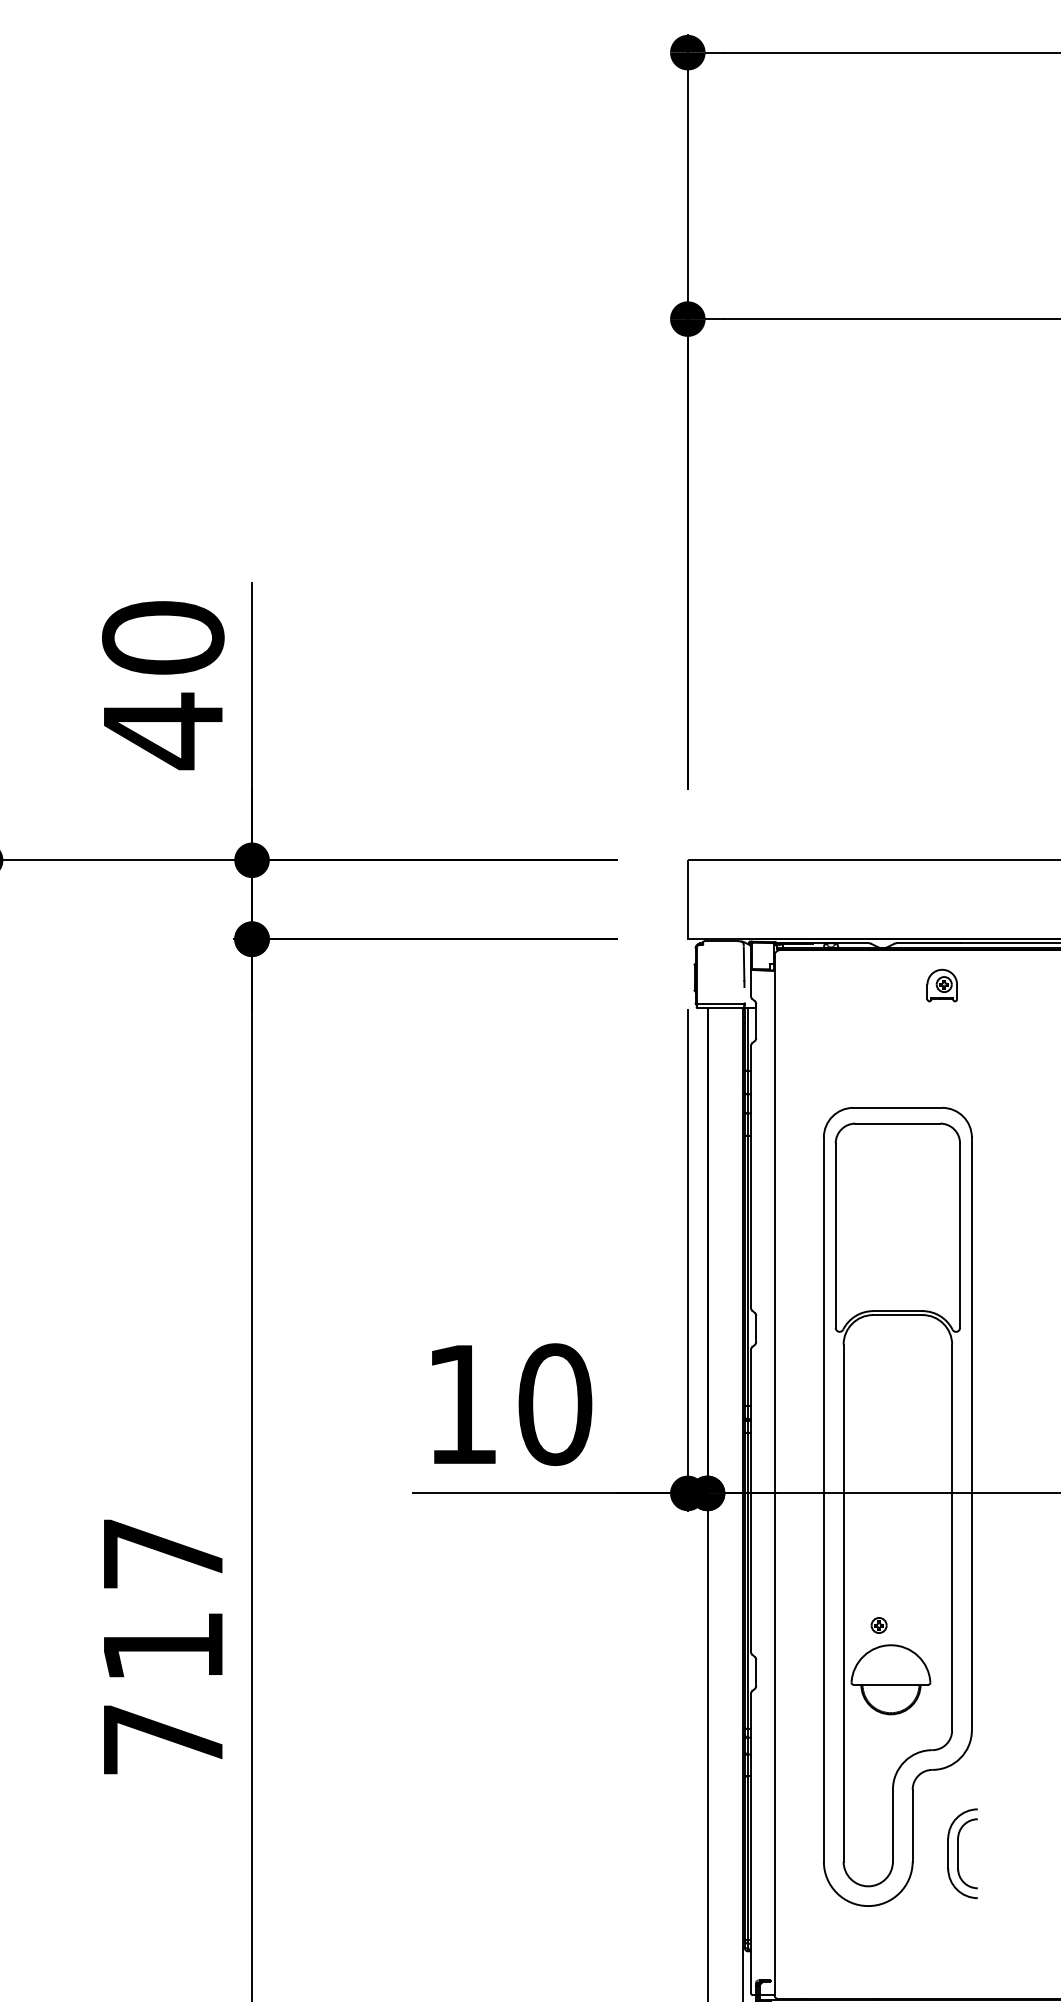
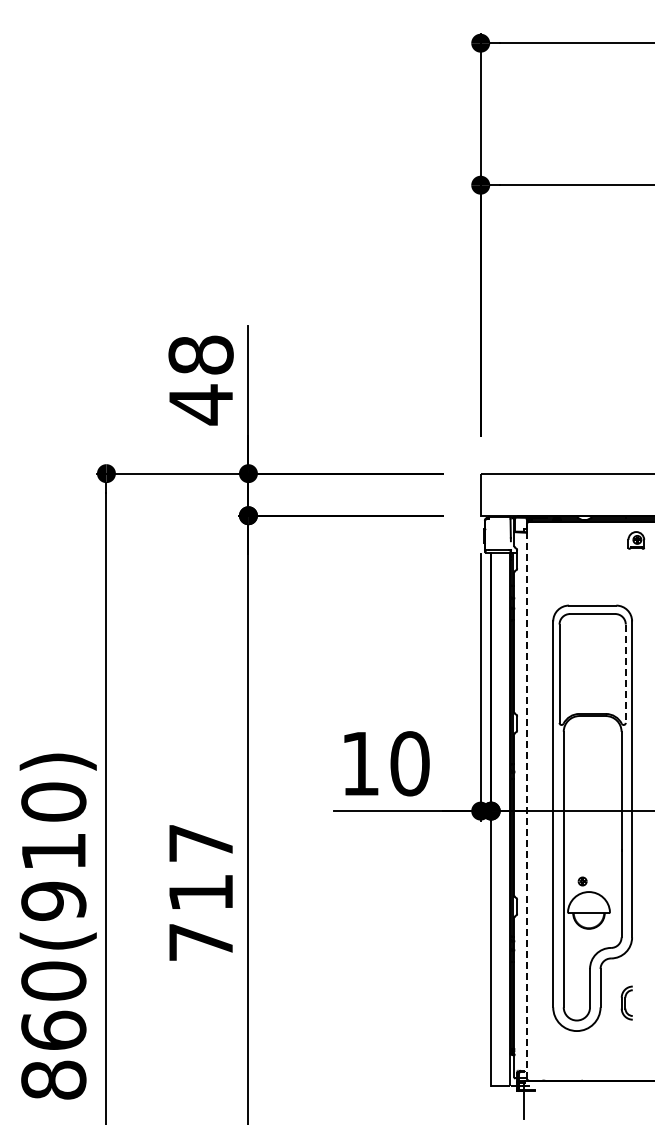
text: (162, 636) -> (200, 354), 40 -> 48
part: (942, 985) -> (636, 540), moved
line: (959, 1237) -> (625, 674), solid -> dashed
line: (773, 1475) -> (526, 801), solid -> dashed
part: (961, 1852) -> (626, 1002), size x0.7

